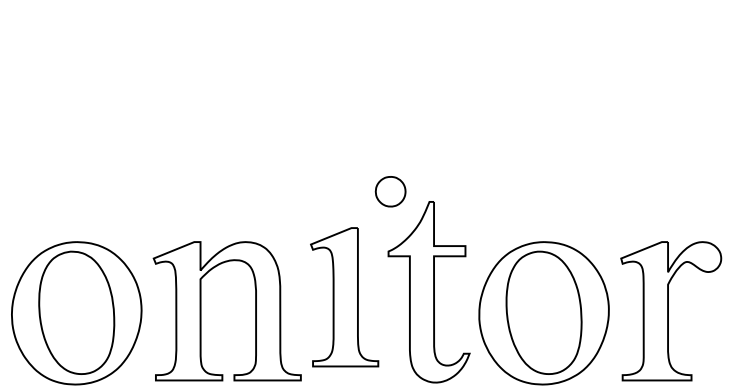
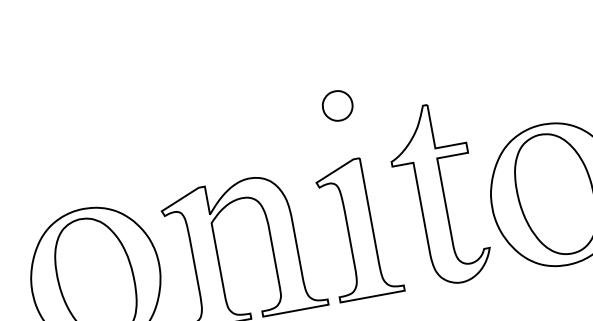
part: (390, 191) -> (337, 105), moved
part: (344, 297) -> (359, 228), moved

